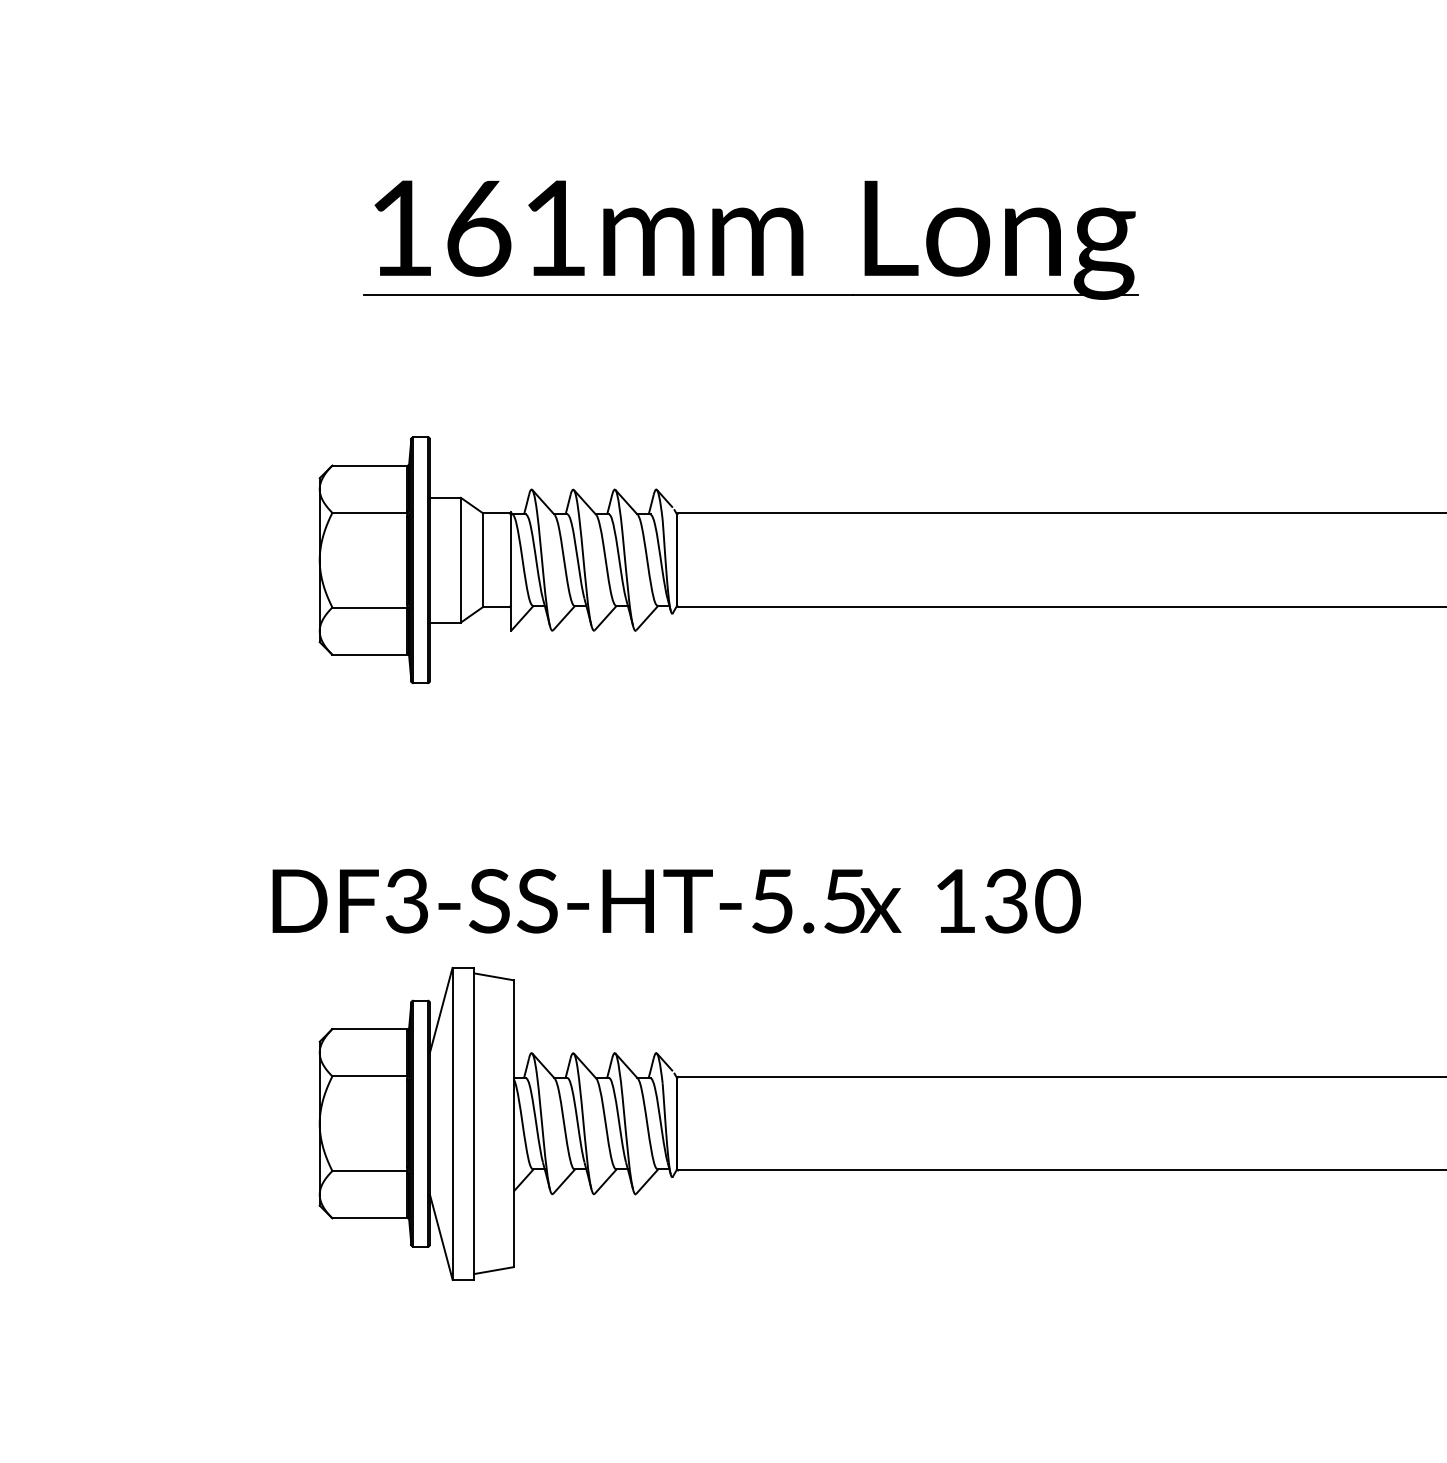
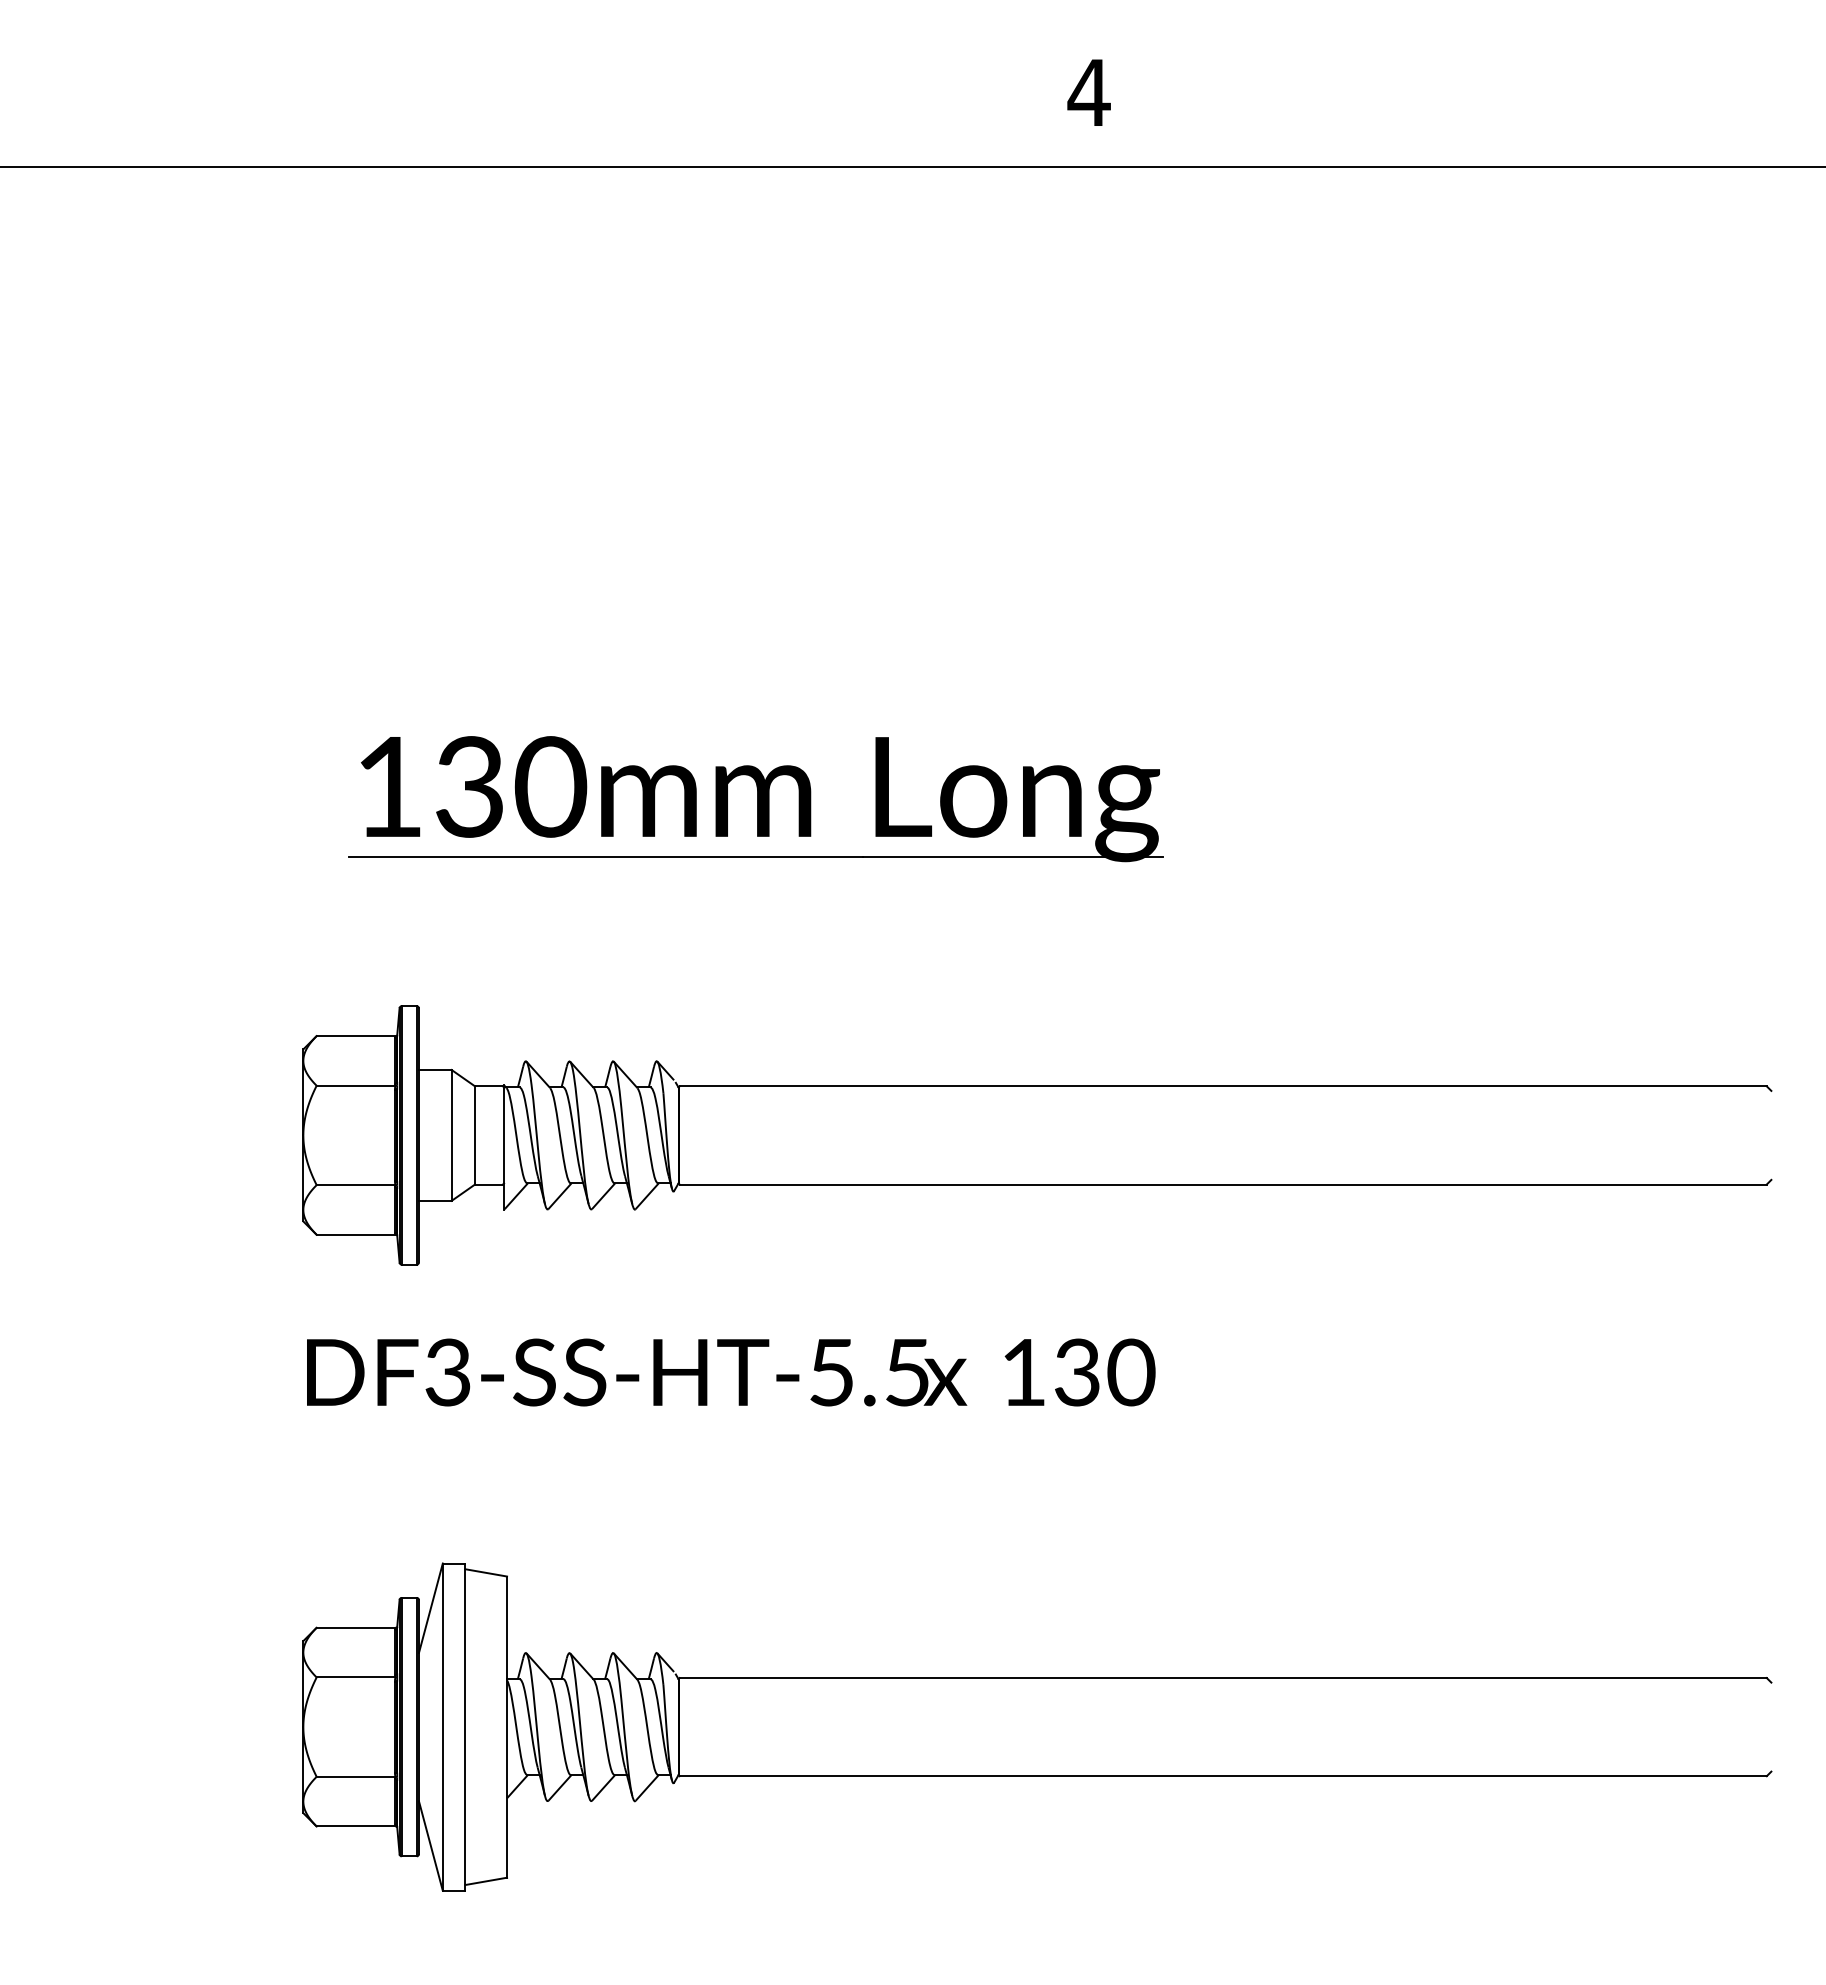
text: (517, 227) -> (511, 786), 161mm -> 130mm
text: (677, 901) -> (731, 1372), moved

